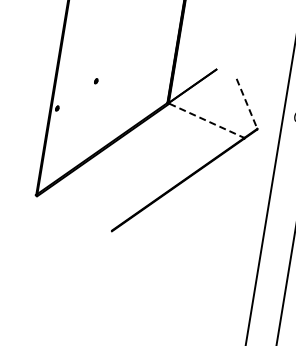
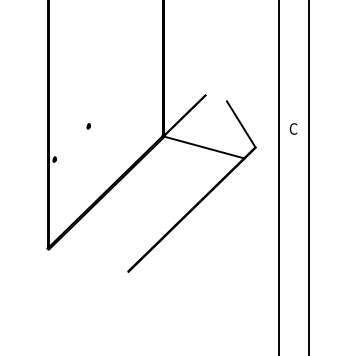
line: (247, 104) -> (241, 124), dashed -> solid
line: (207, 120) -> (204, 147), dashed -> solid

